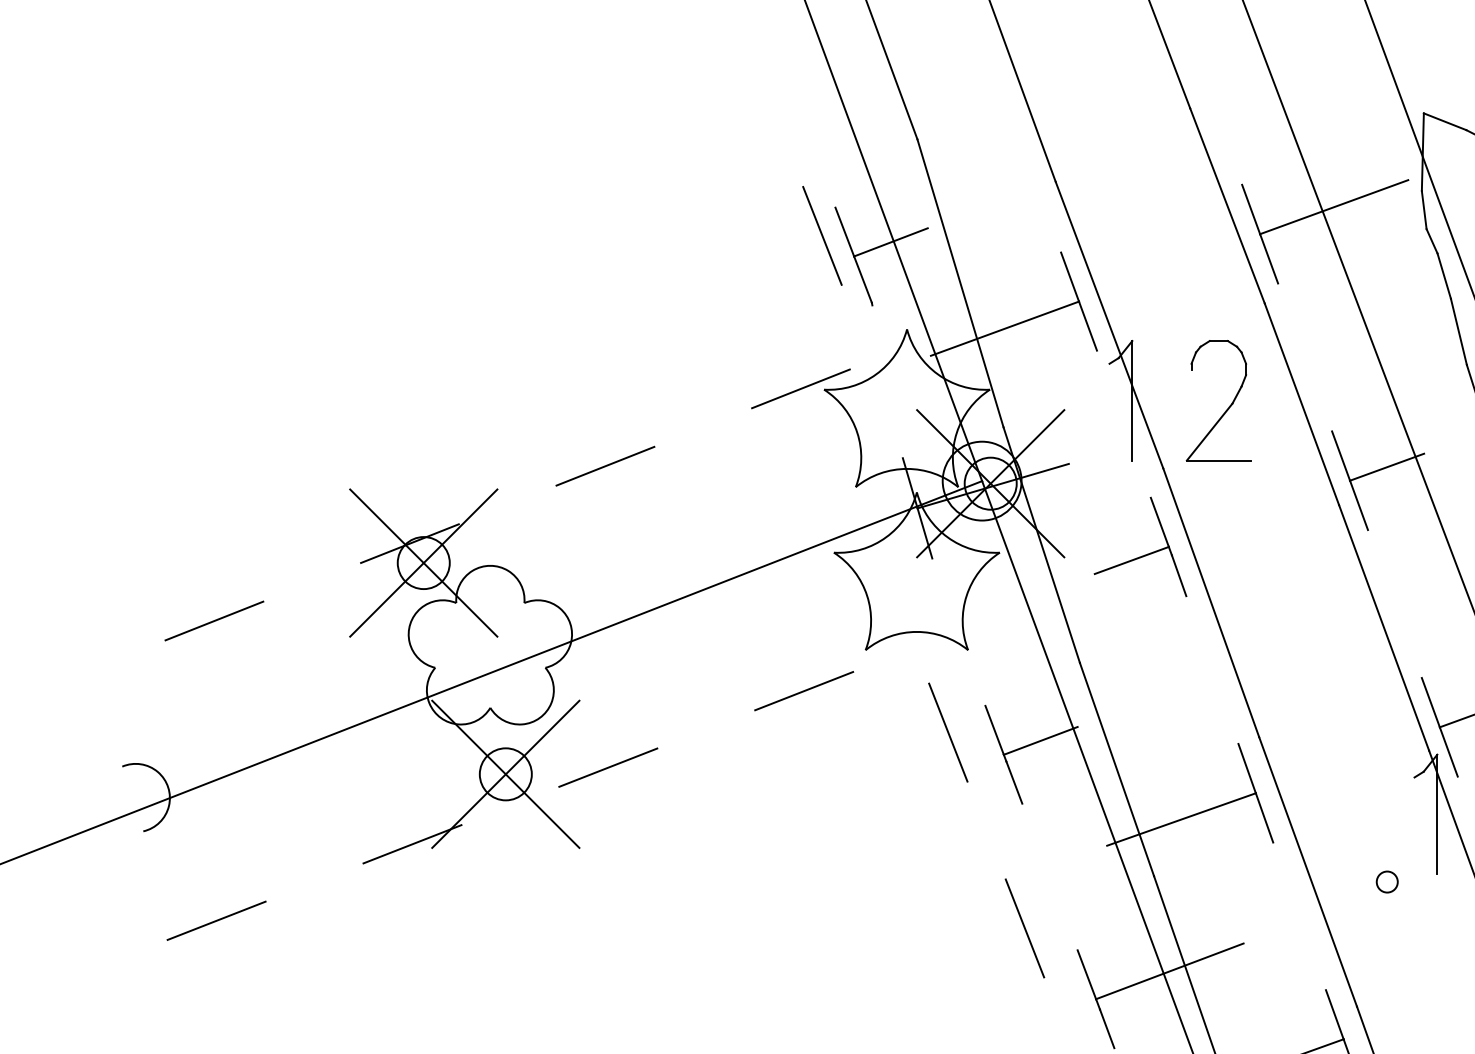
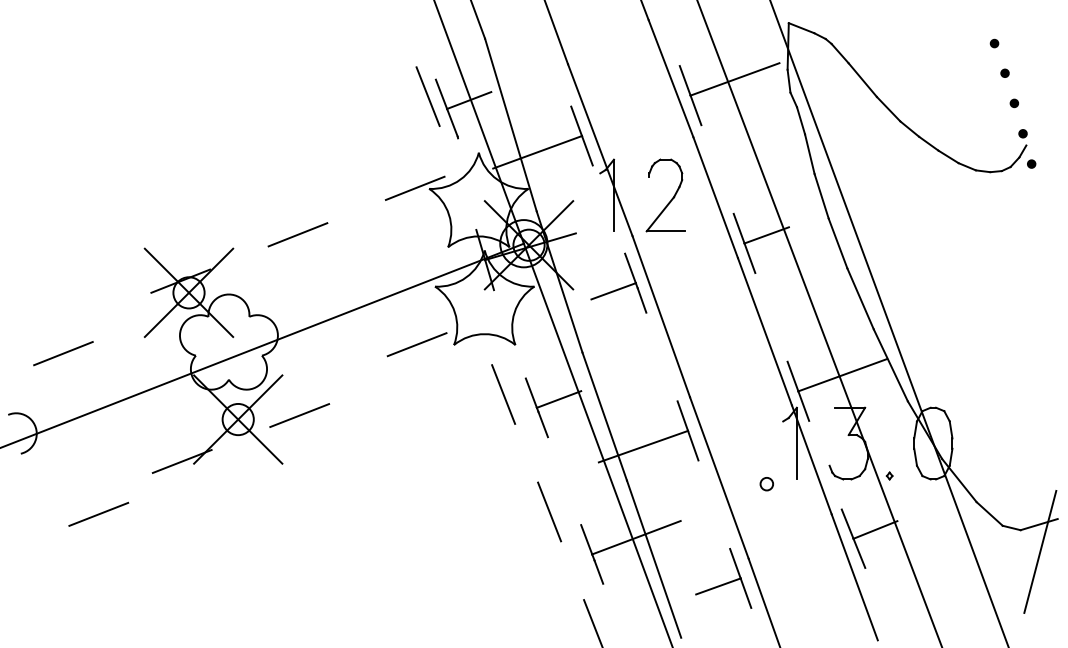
line: (214, 620) -> (63, 353), moved
line: (803, 690) -> (416, 344), moved
line: (216, 919) -> (98, 513), moved

